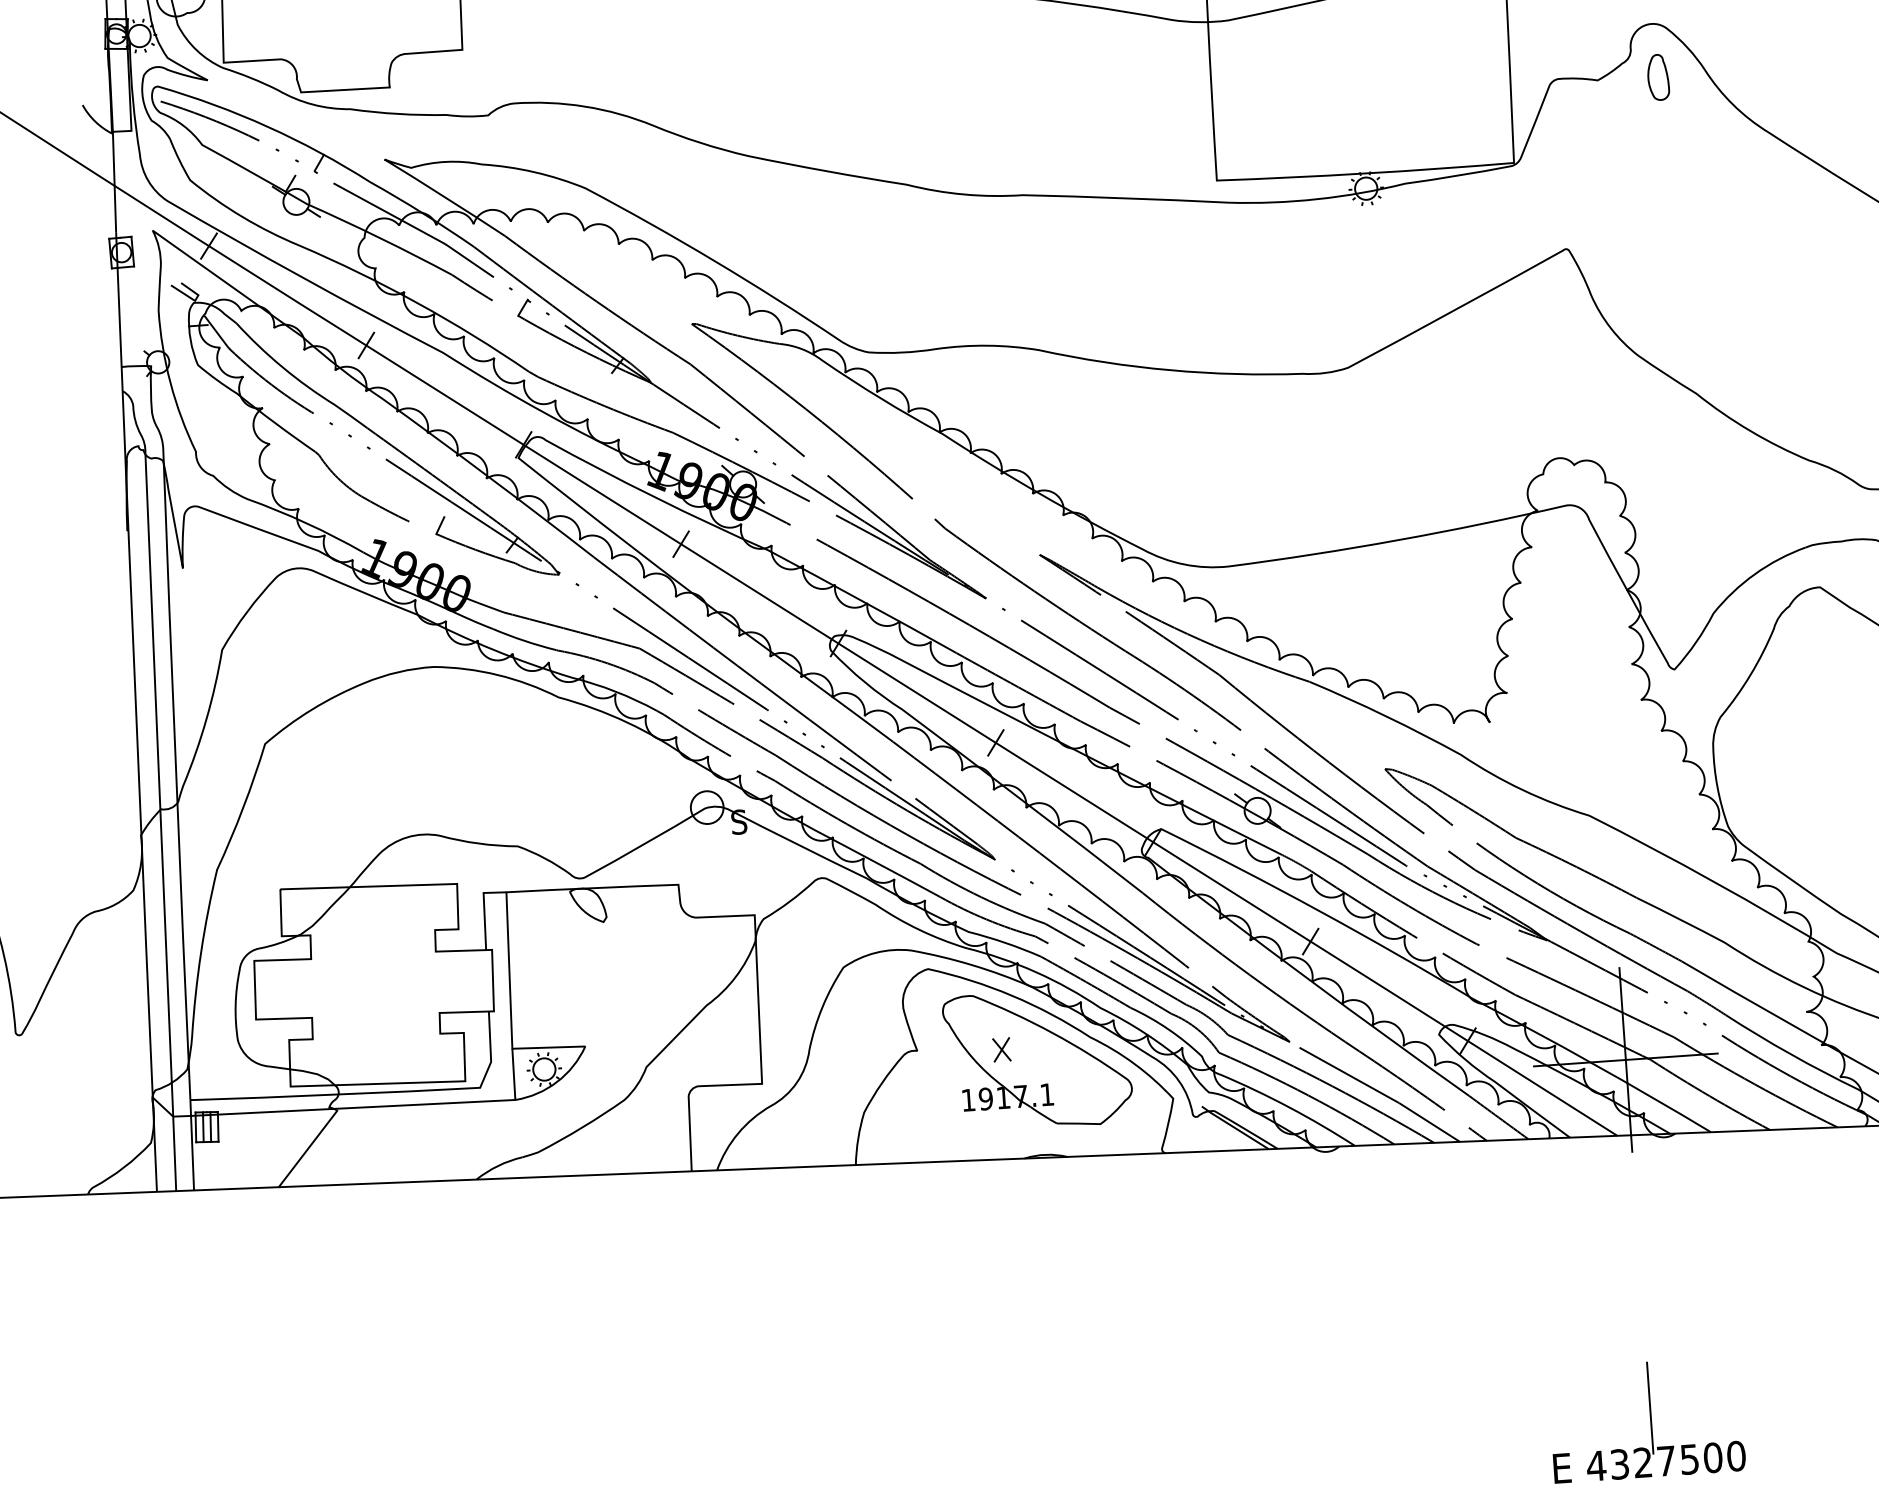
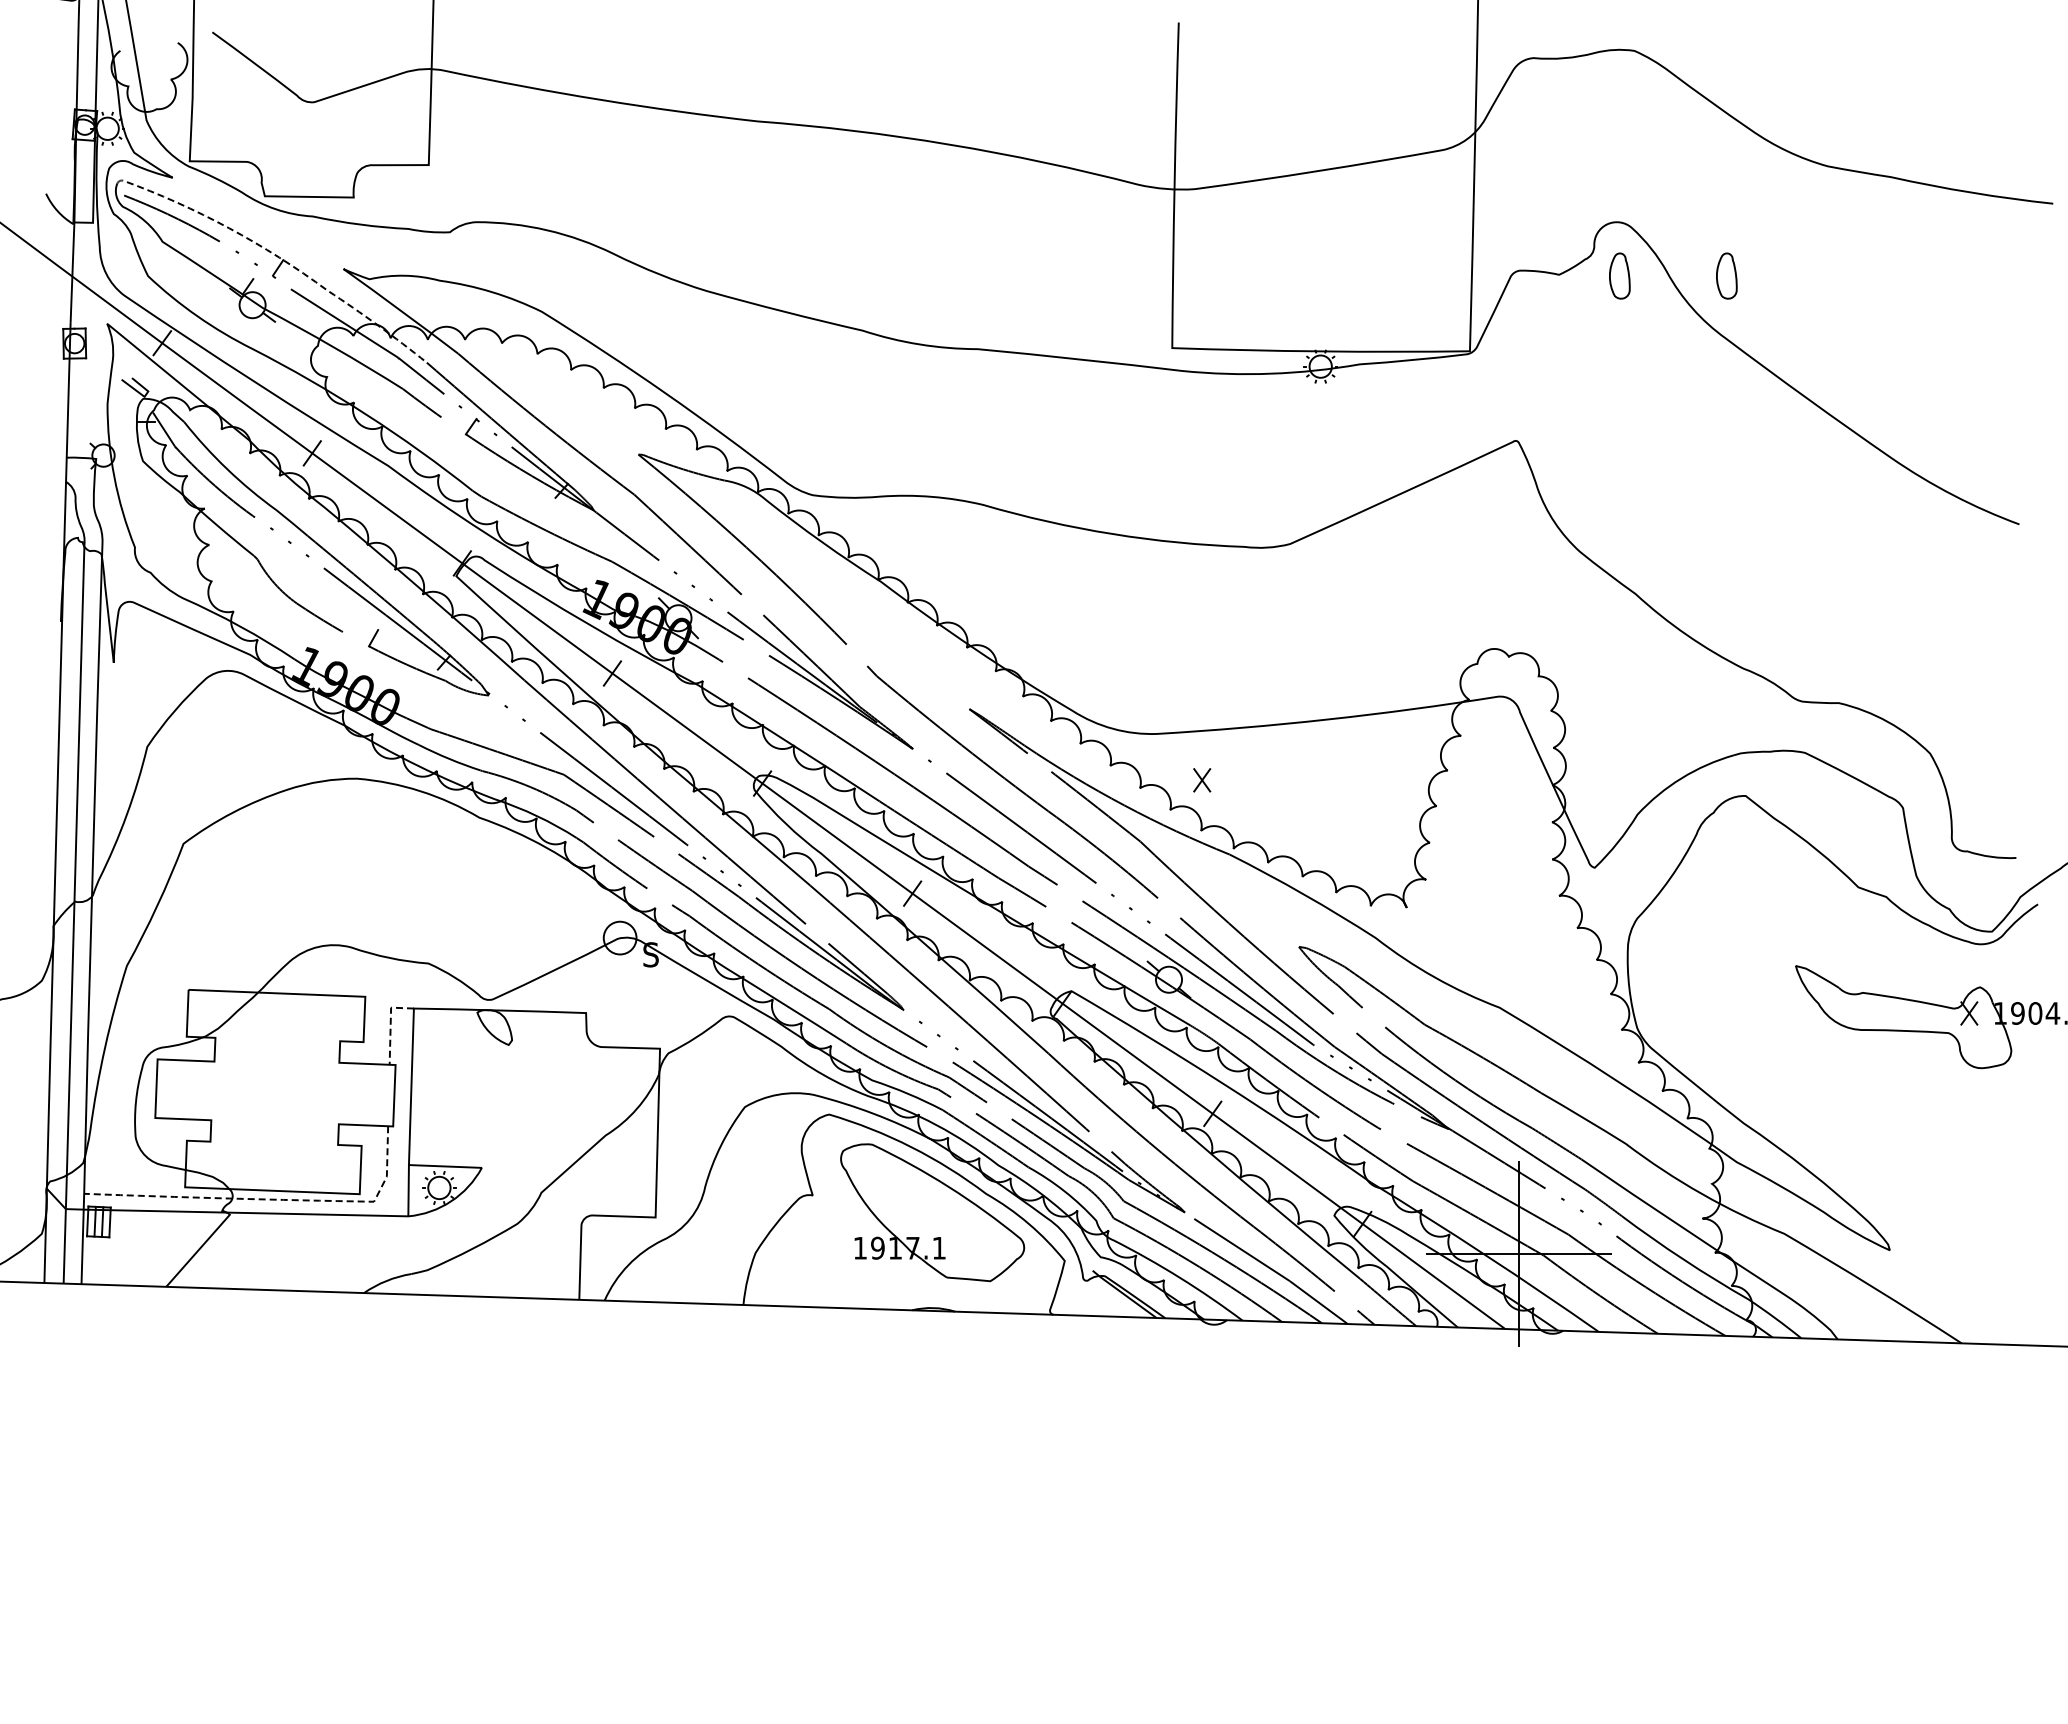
part: (1764, 69) -> (1726, 275), added
line: (316, 151) -> (276, 256), solid -> dashed
line: (484, 909) -> (390, 1024), solid -> dashed
part: (1002, 1050) -> (1202, 780), moved
line: (374, 1092) -> (268, 1199), solid -> dashed
part: (1646, 1419) -> (1514, 1614), removed

